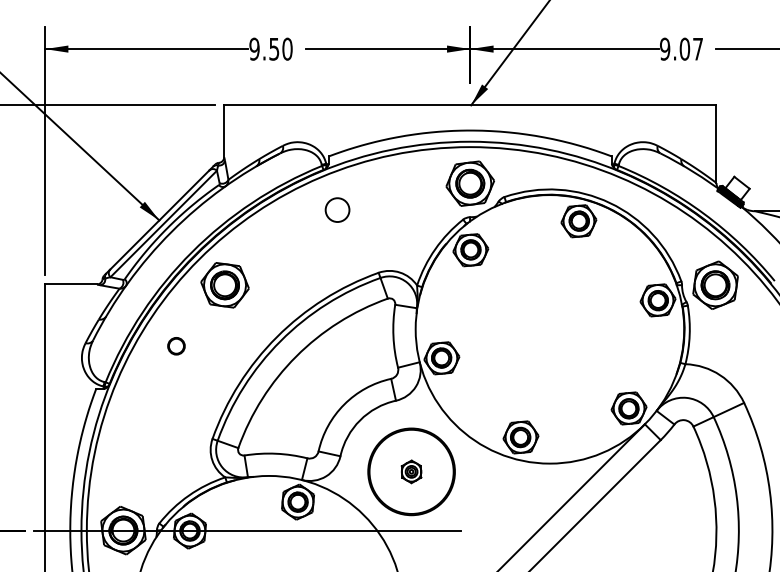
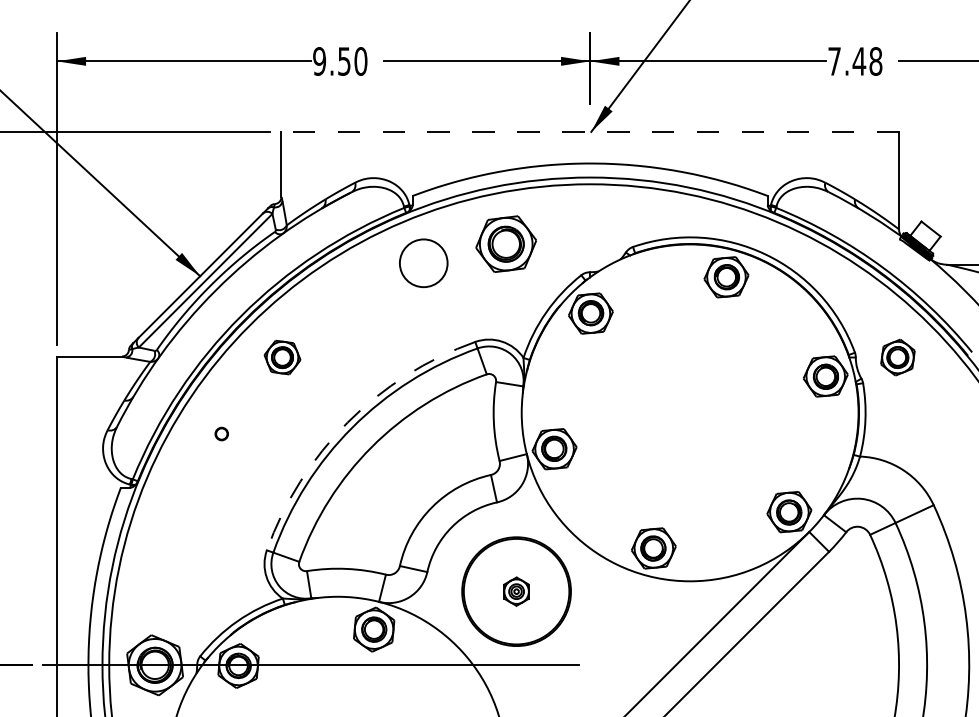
text: (681, 49) -> (855, 61), 9.07 -> 7.48
line: (470, 105) -> (590, 131), solid -> dashed
part: (469, 183) -> (505, 243), moved
circle: (337, 210) -> (423, 263), size x1.6
part: (224, 285) -> (282, 357), size x0.6
part: (715, 285) -> (897, 357), size x0.6
arc: (276, 337) -> (347, 422), solid -> dashed
circle: (176, 345) -> (221, 433), size x0.6

